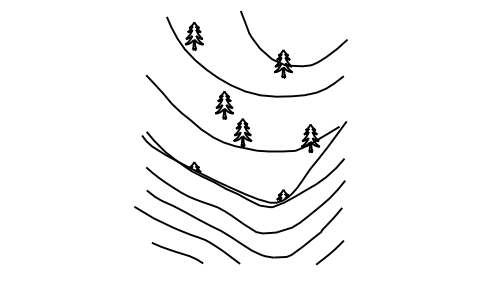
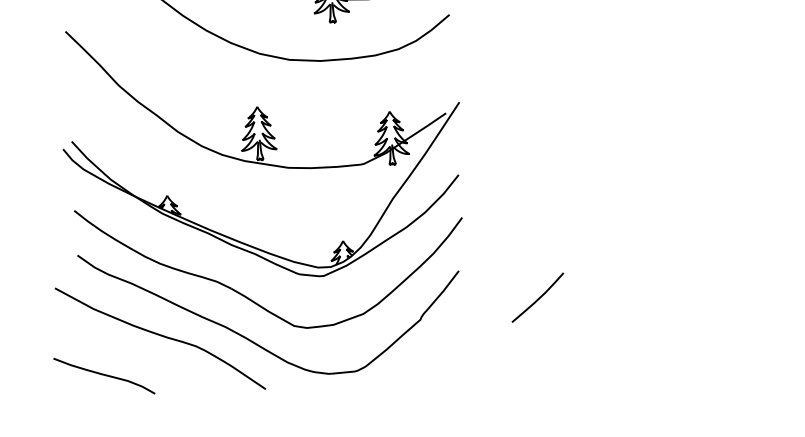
part: (224, 105) -> (220, 83), removed
curve: (177, 252) -> (104, 375), moved
line: (330, 252) -> (538, 297), moved

